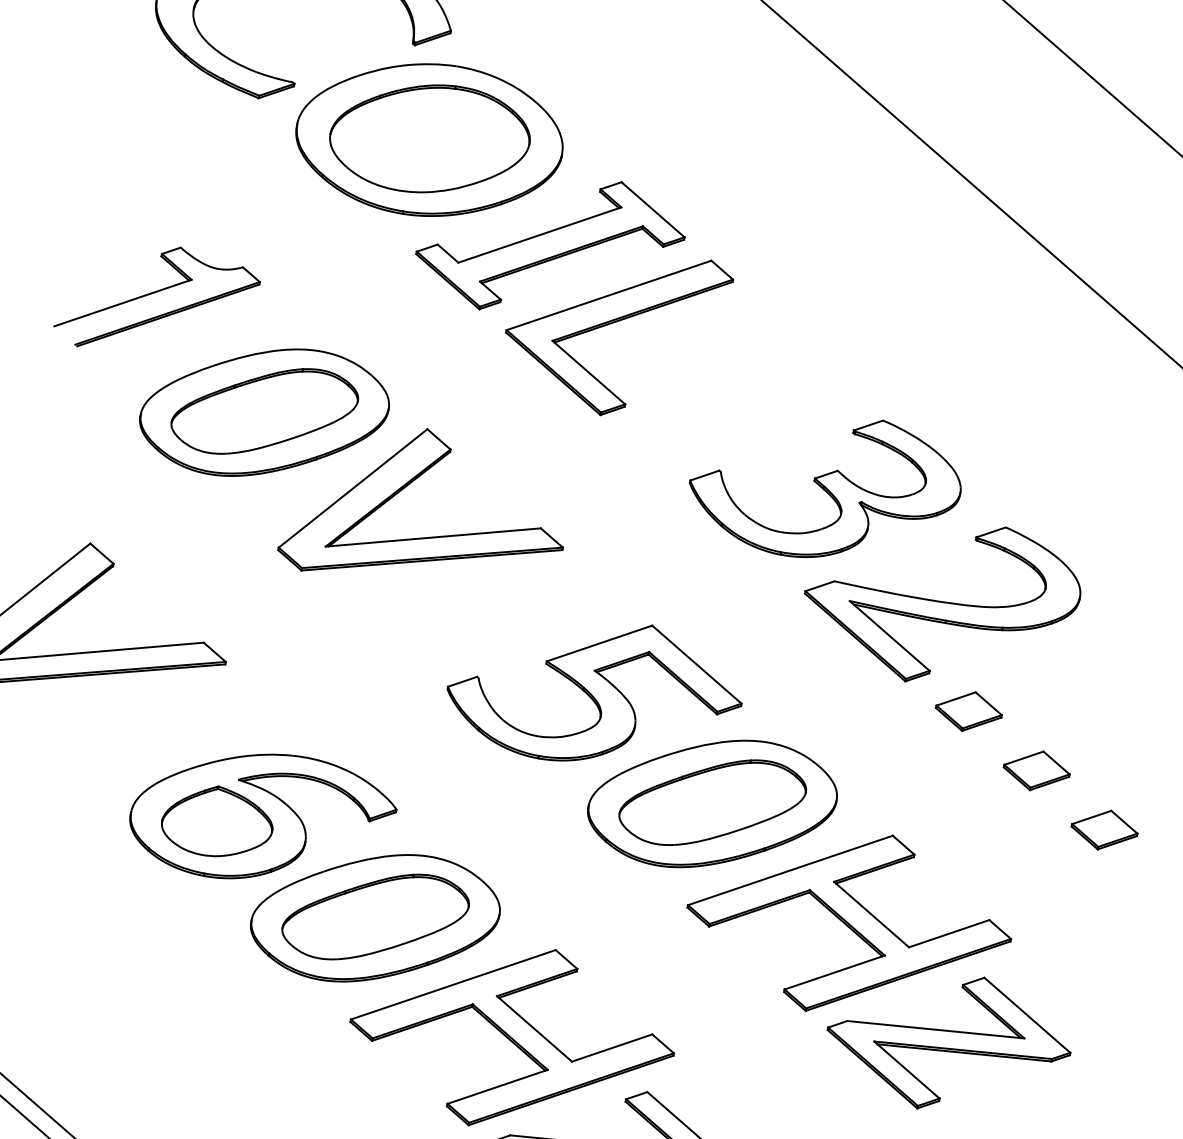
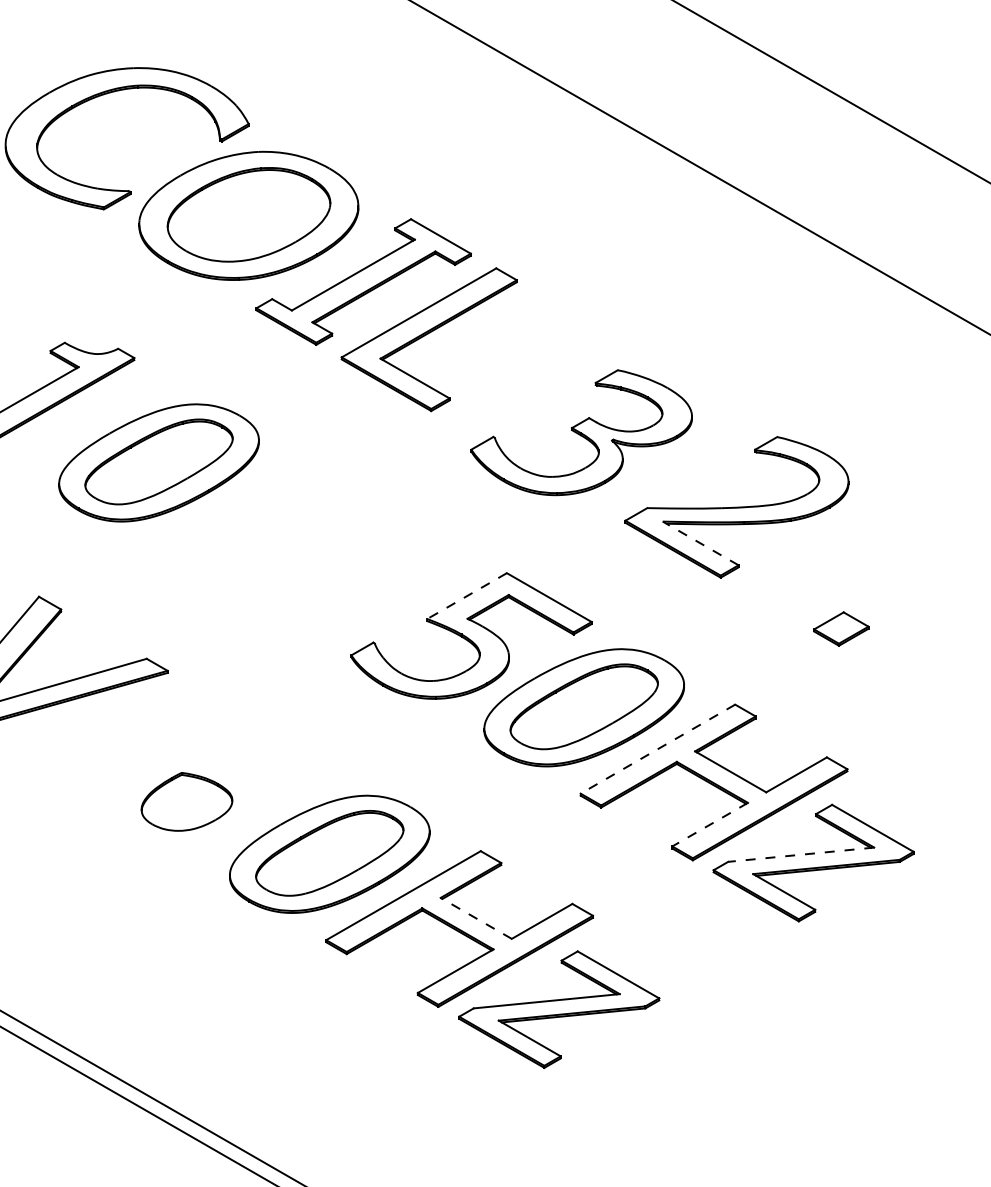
part: (825, 486) -> (581, 432), moved
part: (429, 536) -> (312, 536), removed
line: (889, 635) -> (700, 543), solid -> dashed
line: (599, 644) -> (467, 596), solid -> dashed
part: (968, 710) -> (776, 591), removed
part: (262, 818) -> (222, 791), removed
part: (1104, 829) -> (905, 665), removed
line: (789, 870) -> (657, 749), solid -> dashed
line: (835, 972) -> (710, 824), solid -> dashed
line: (533, 1028) -> (475, 918), solid -> dashed
line: (935, 1029) -> (800, 854), solid -> dashed

